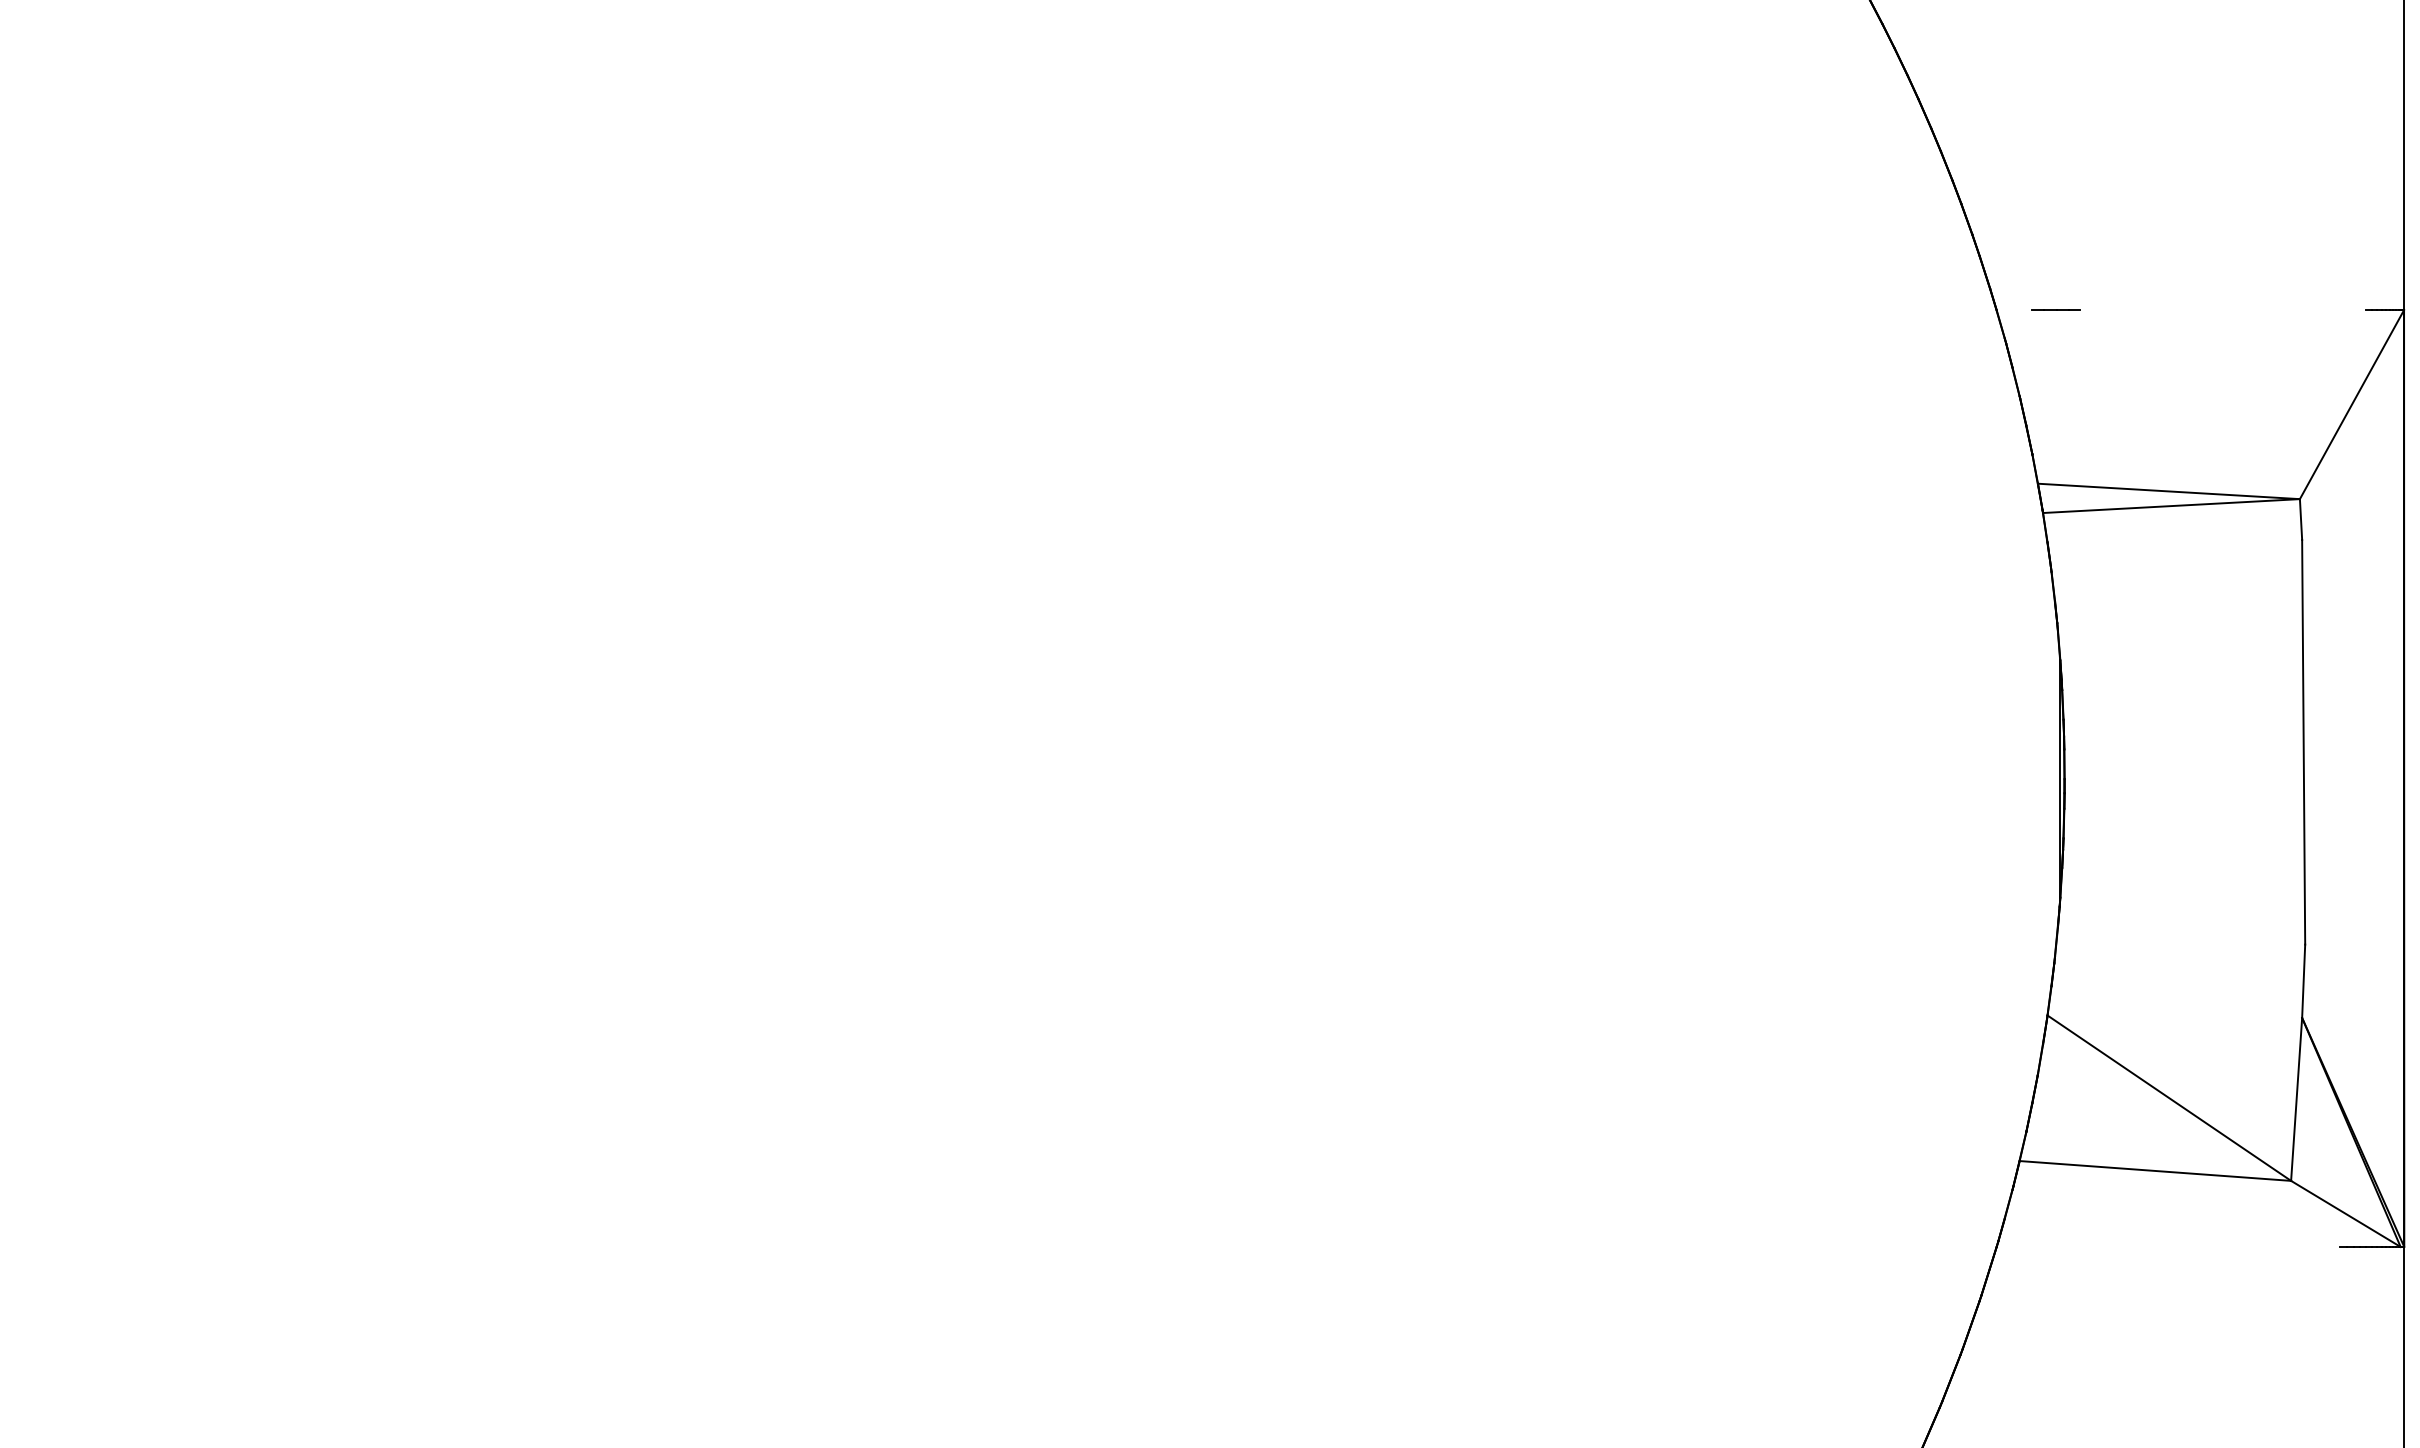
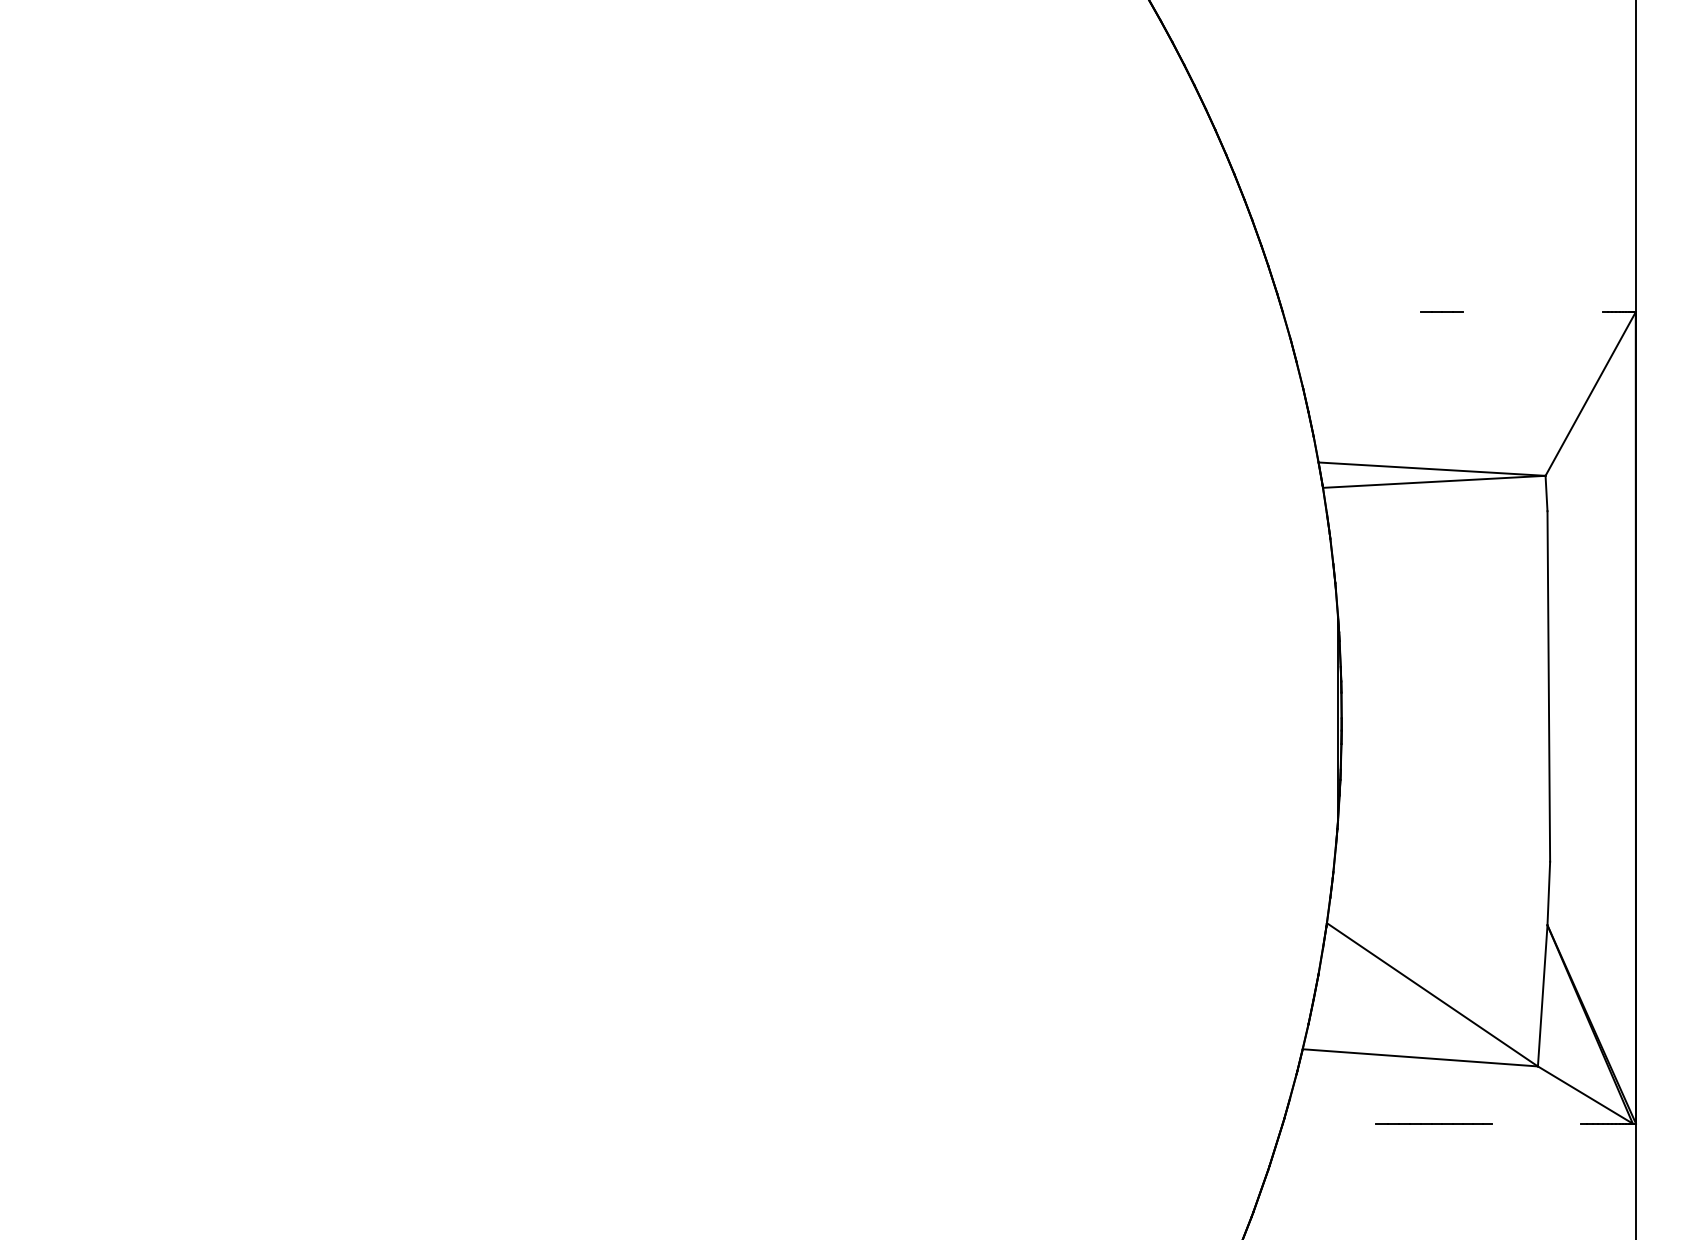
line: (2055, 309) -> (1441, 311), moved
line: (2170, 1246) -> (1433, 1123), added

